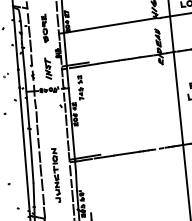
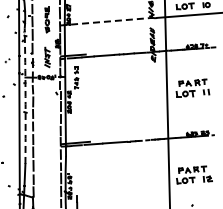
line: (107, 25) -> (106, 21), solid -> dashed
arc: (28, 111) -> (25, 96), solid -> dashed
part: (56, 174) -> (47, 157), removed

